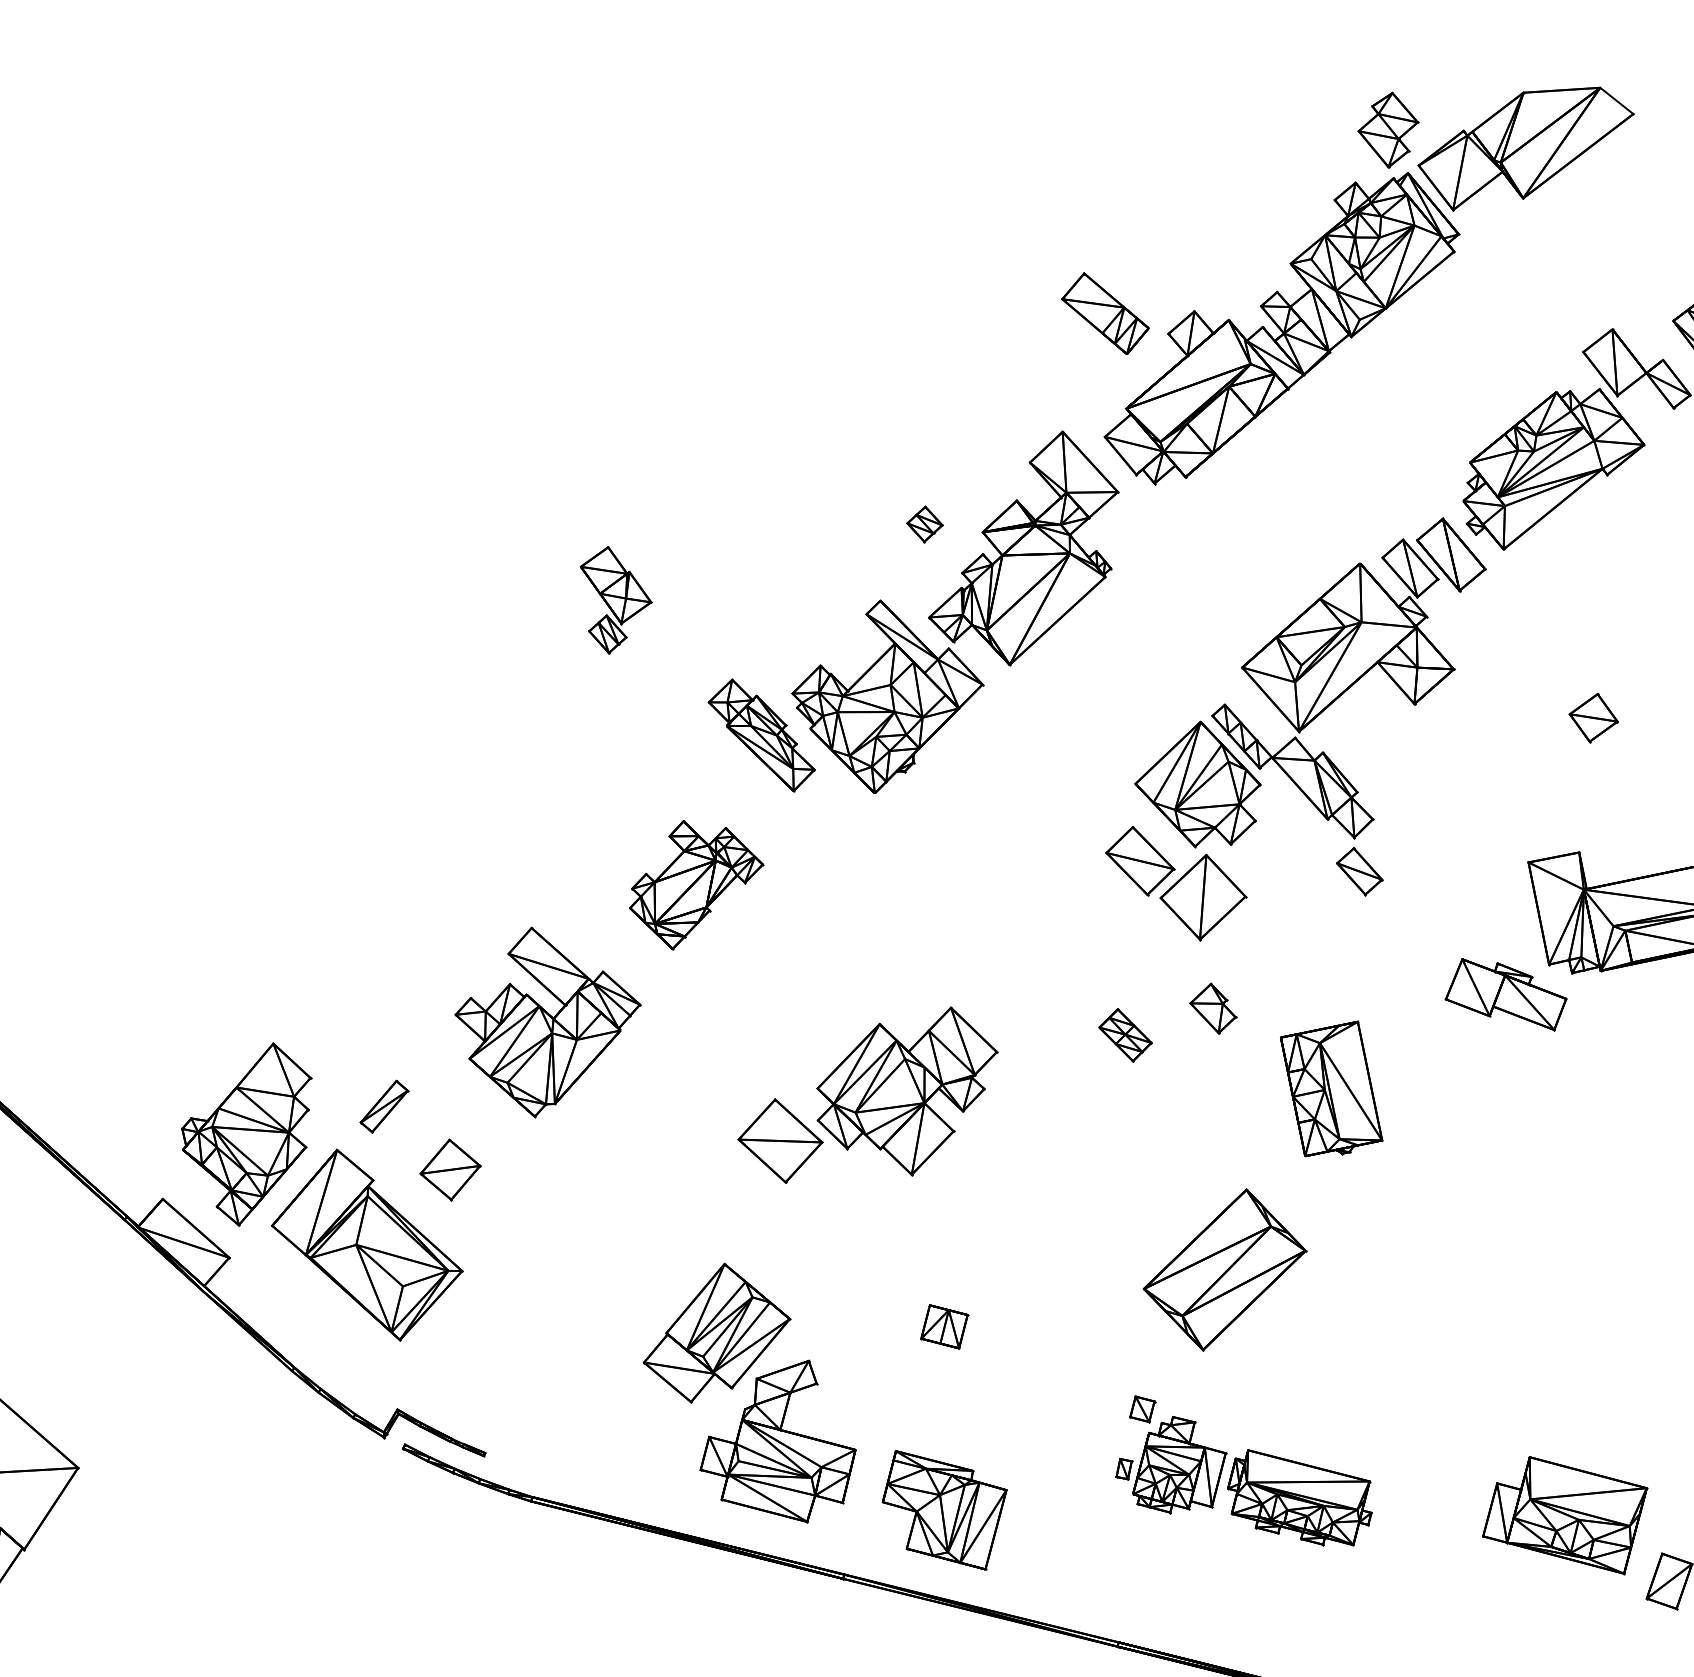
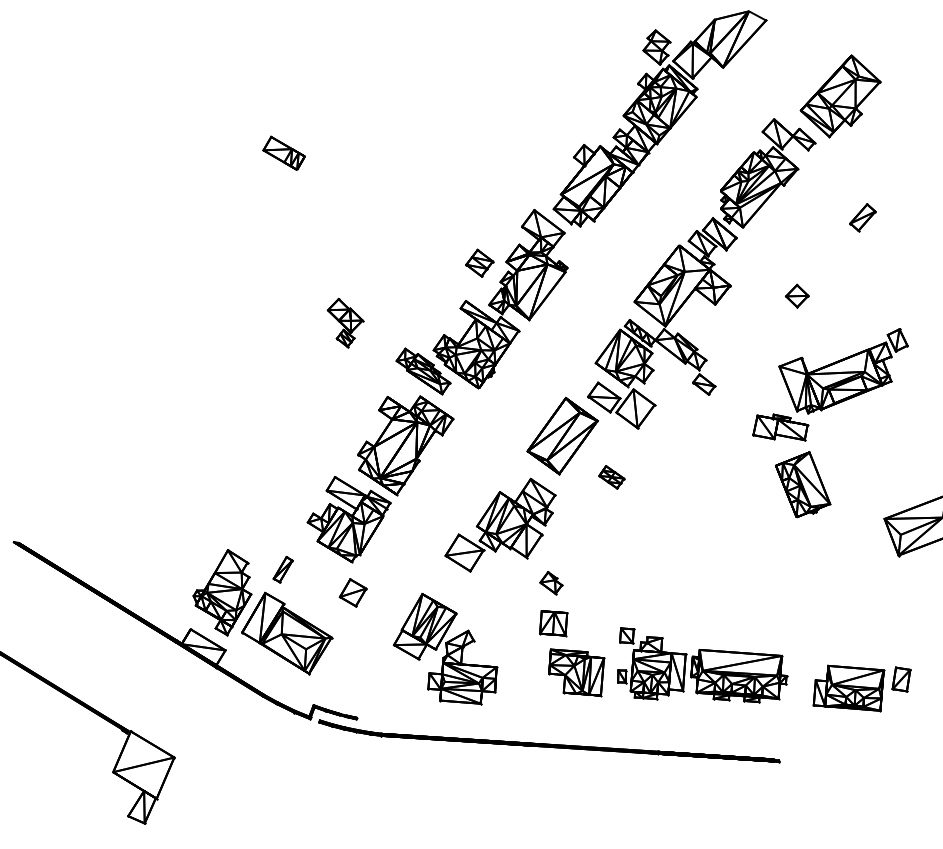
part: (1104, 311) -> (283, 152), moved
part: (924, 522) -> (479, 262), size x1.67
part: (694, 887) -> (405, 445), size x1.67
part: (1213, 1009) -> (551, 583), moved
part: (1332, 1088) -> (803, 484), moved
part: (449, 1168) -> (352, 592), moved
part: (1224, 1268) -> (562, 435), moved
part: (943, 1326) -> (553, 623), size x1.43
part: (752, 1391) -> (445, 649), moved
part: (1247, 1474) -> (702, 665), size x1.43
part: (941, 1510) -> (576, 672), moved
part: (1564, 1513) -> (848, 688), moved

